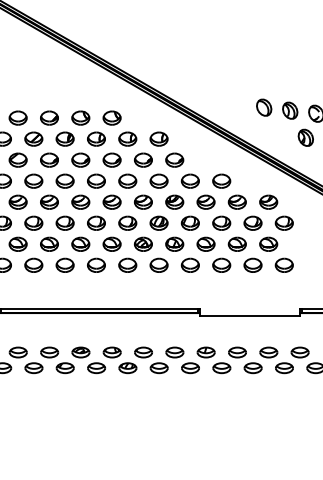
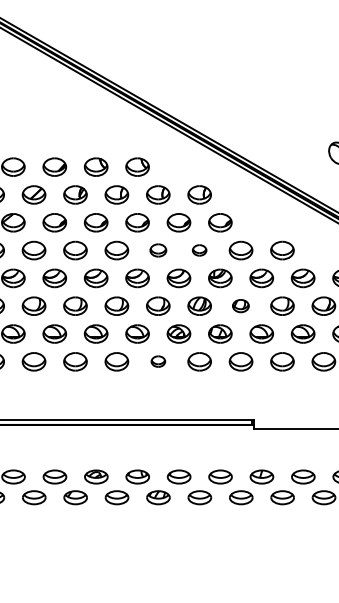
part: (127, 180) -> (157, 249), size x0.7
part: (158, 180) -> (198, 249), size x0.6
part: (189, 222) -> (239, 305), size x0.7
part: (127, 264) -> (157, 360), size x0.6

